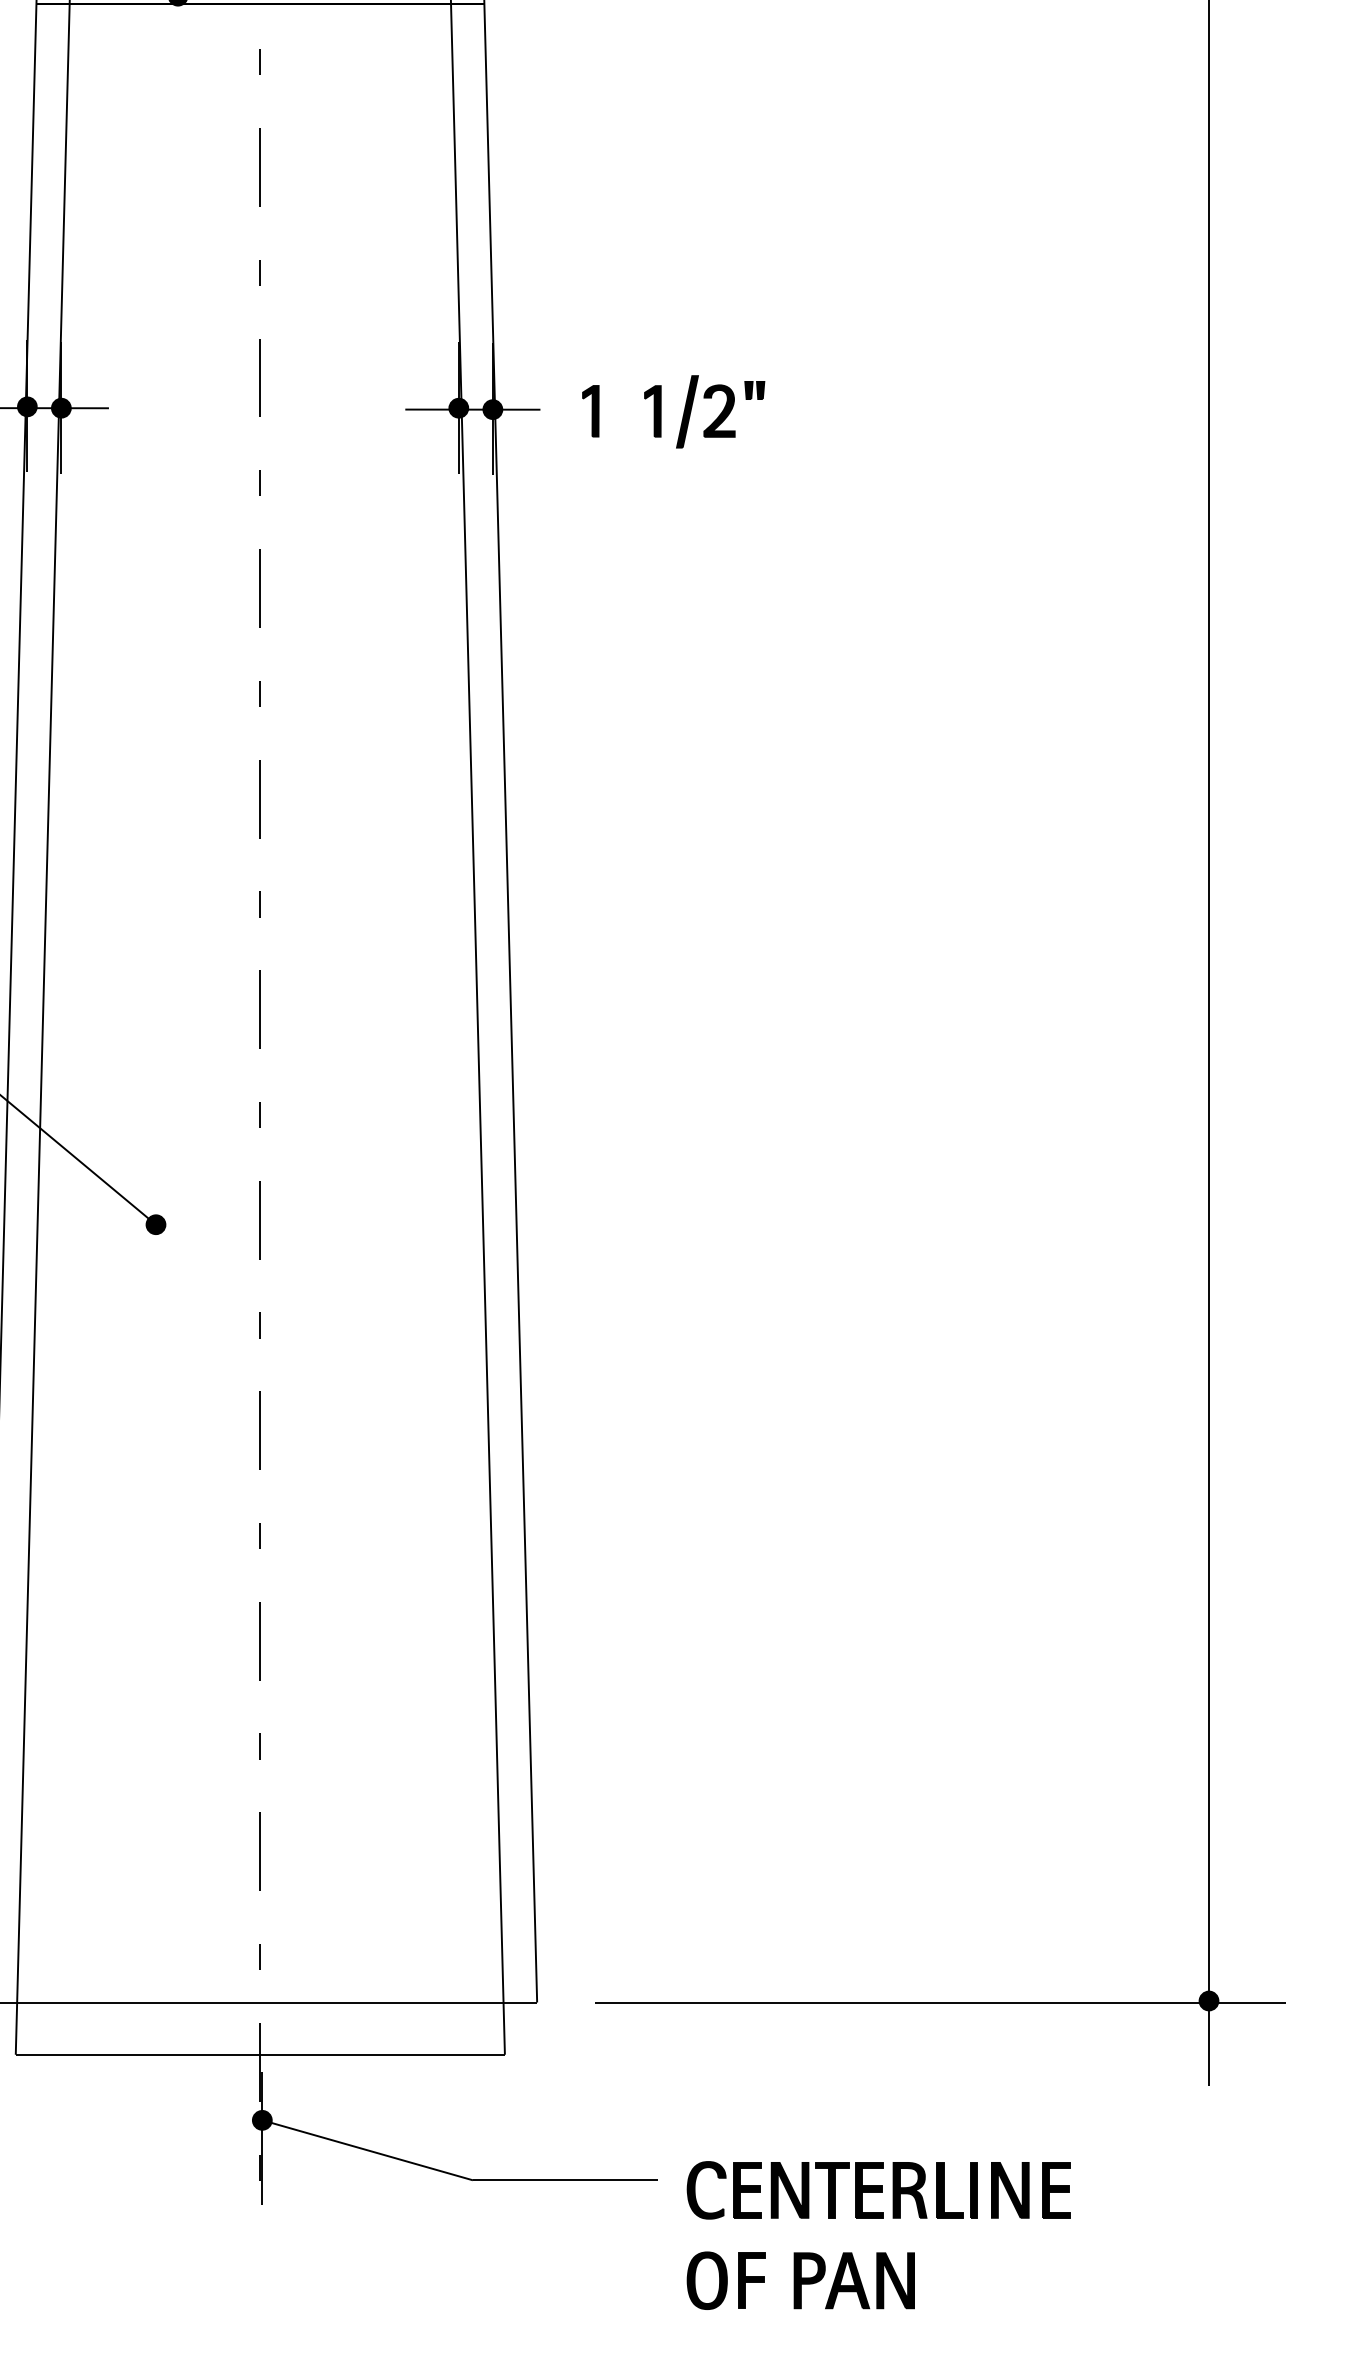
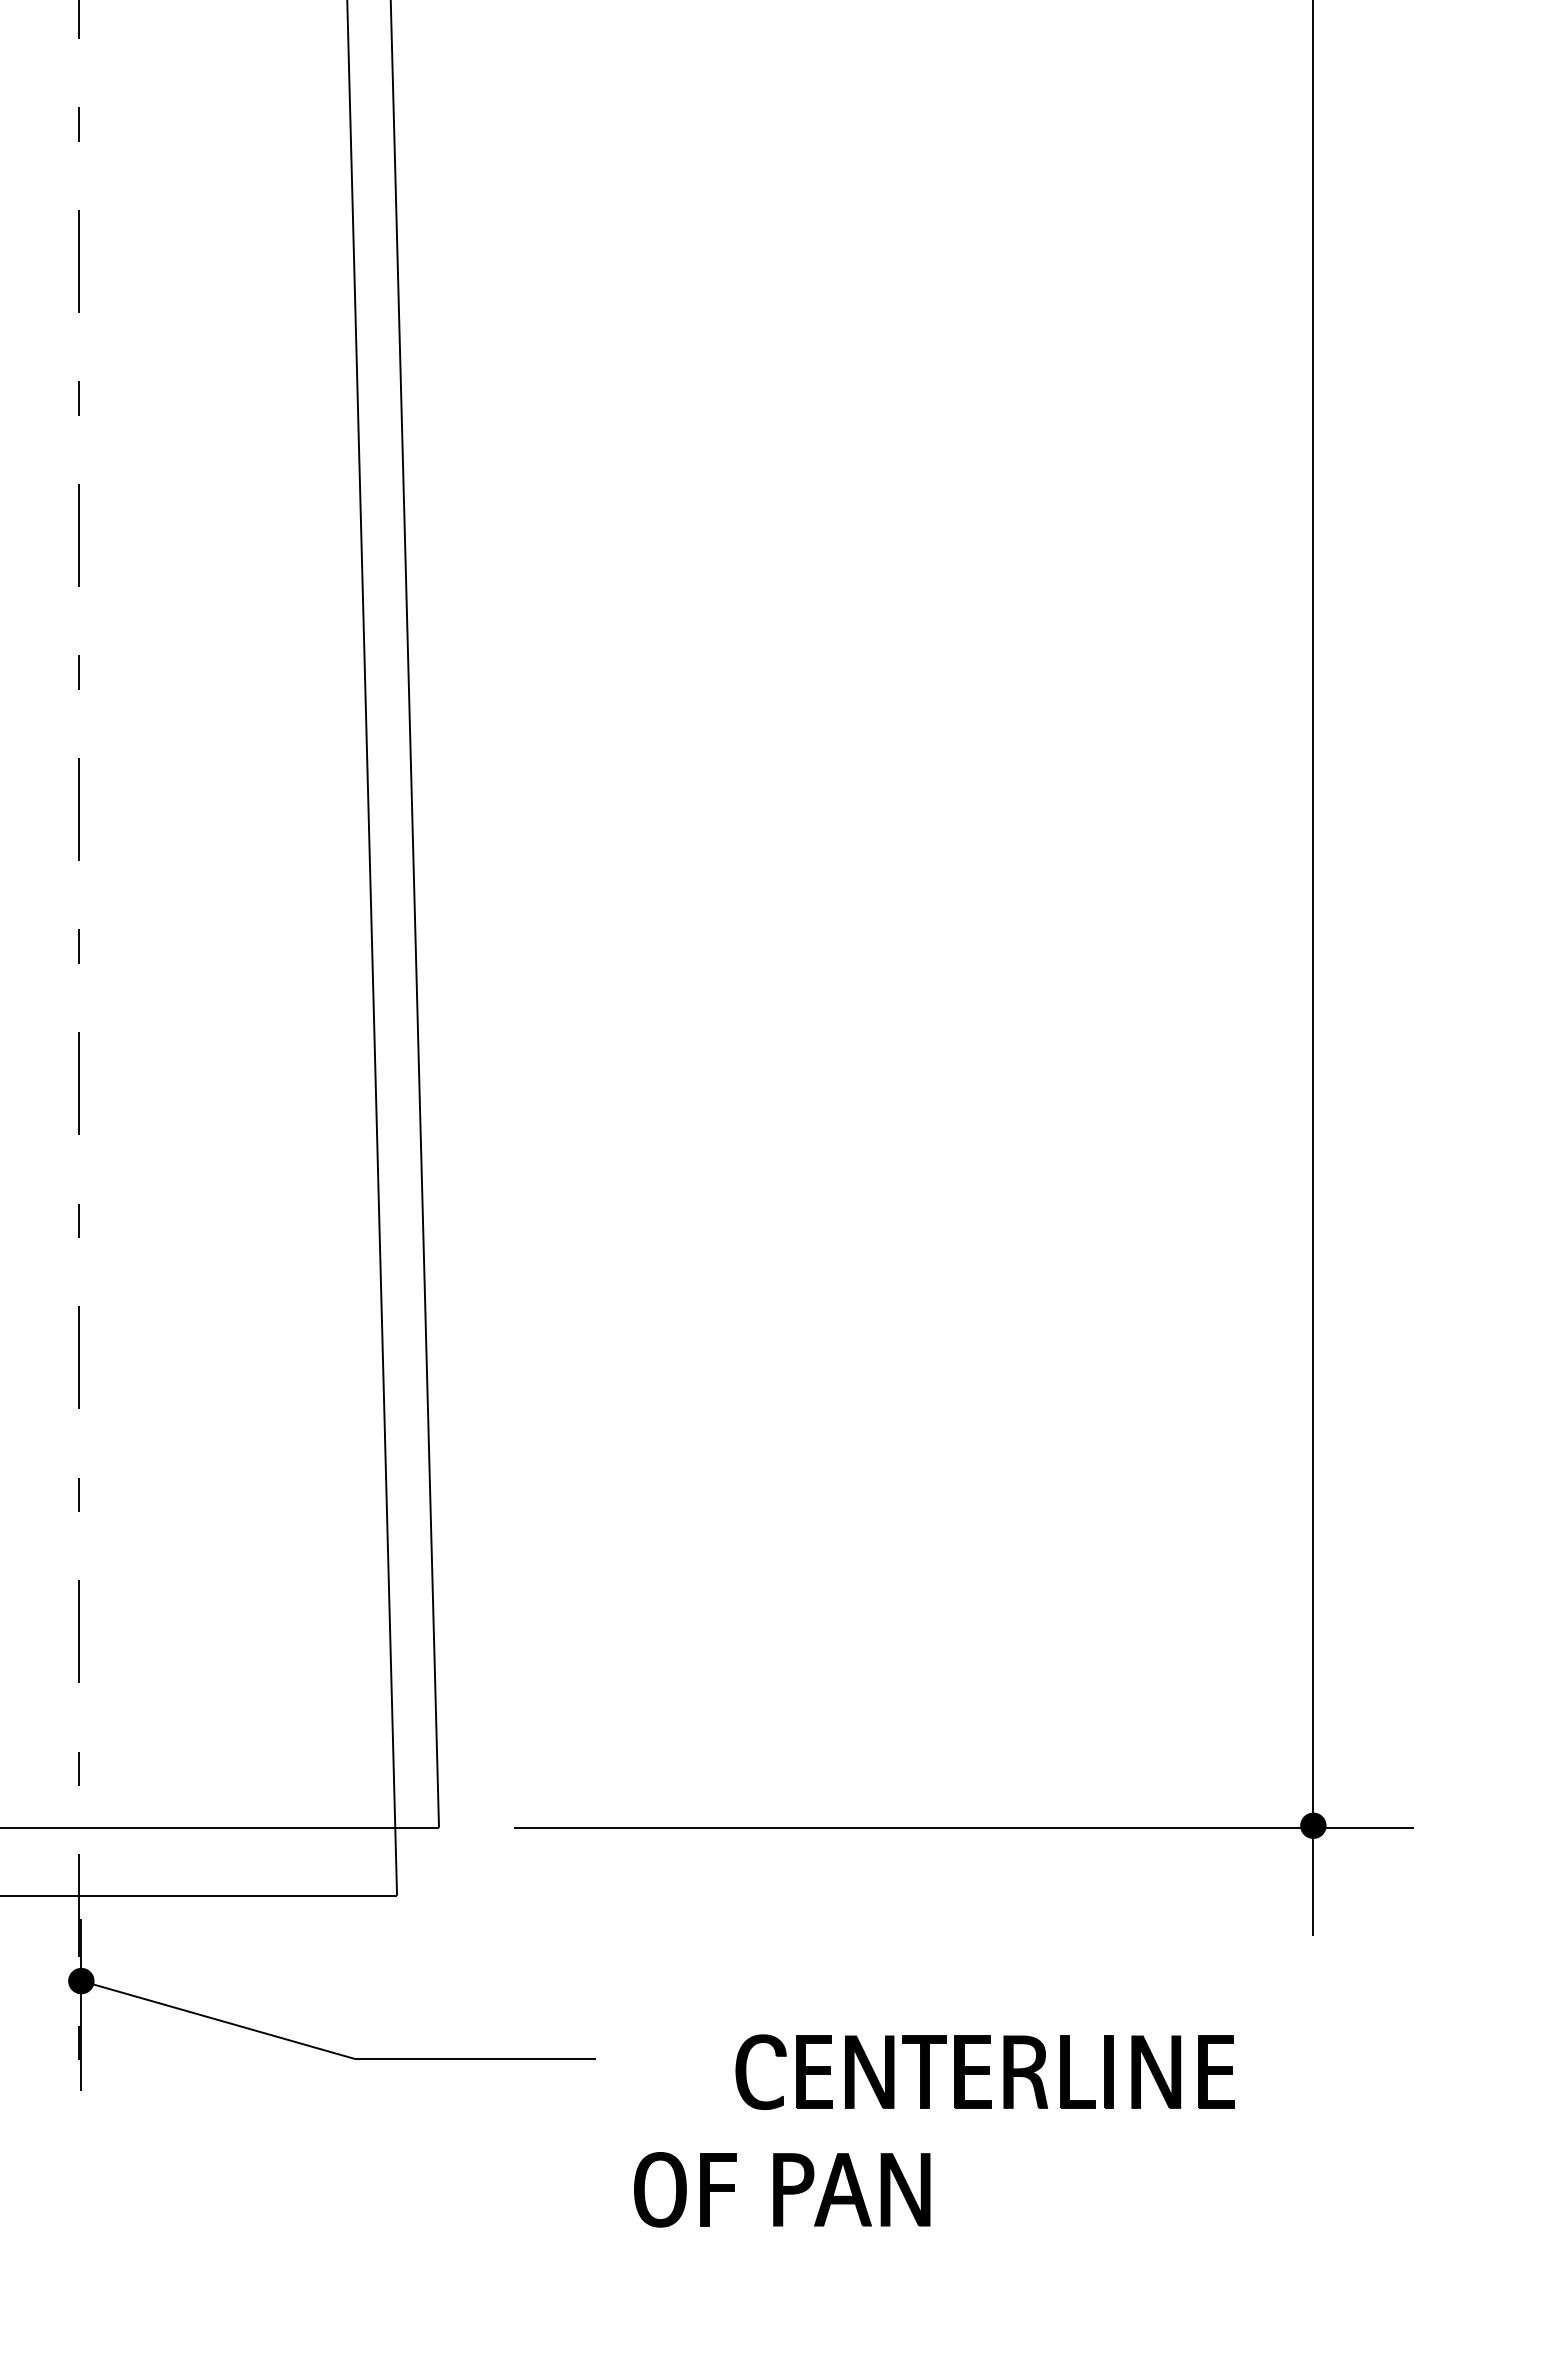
part: (878, 2190) -> (984, 2072), moved

